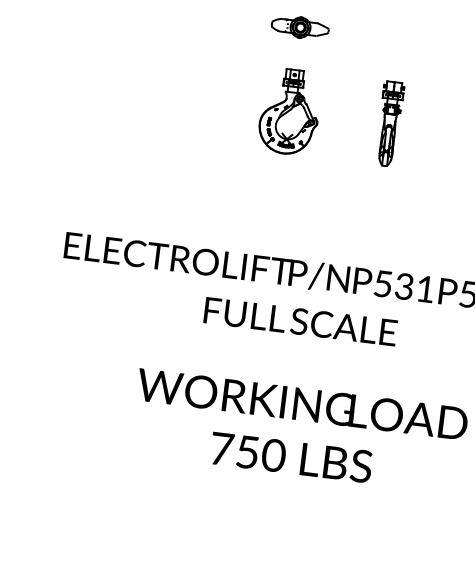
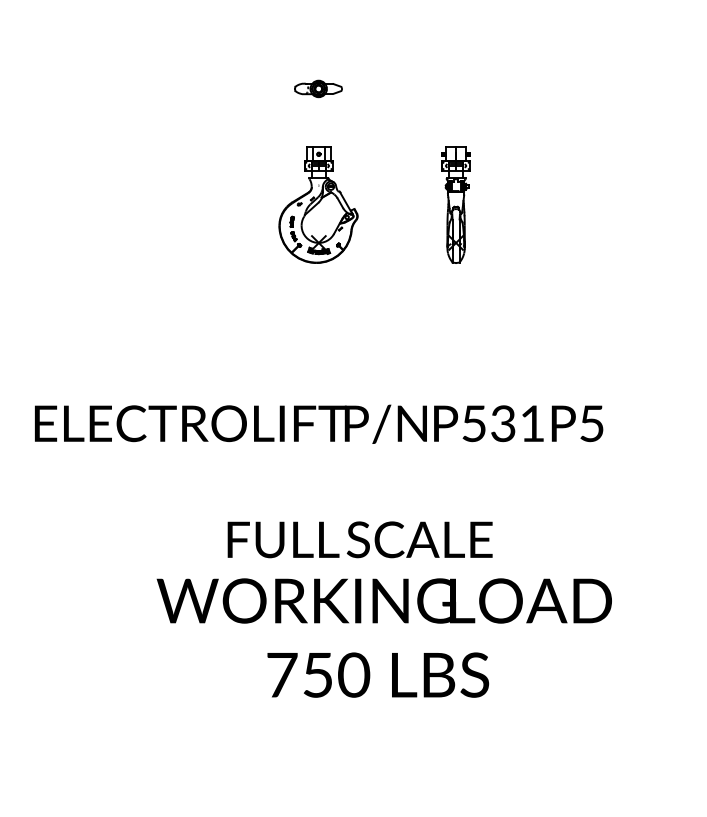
part: (300, 27) -> (318, 88), size x0.6
text: (300, 321) -> (359, 539), moved

